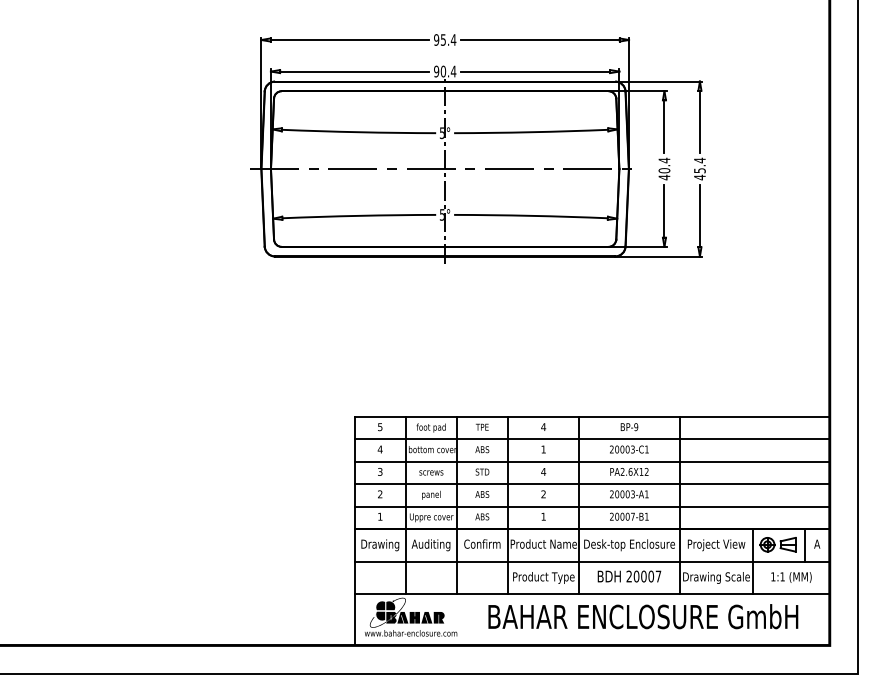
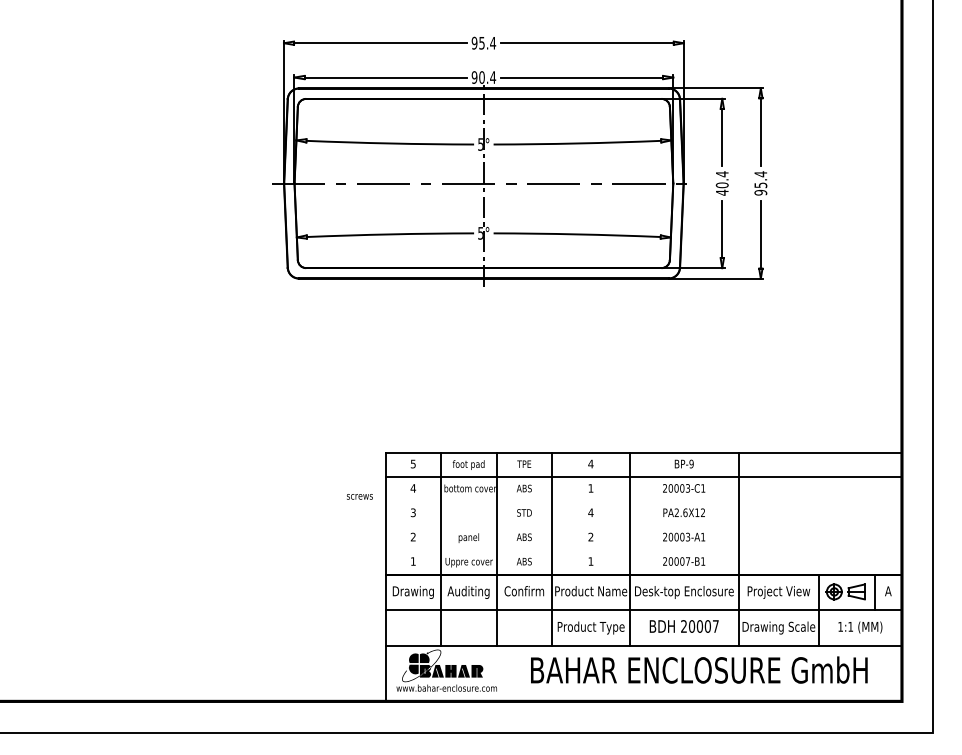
text: (699, 177) -> (760, 192), 45.4 -> 95.4
line: (591, 461) -> (643, 501), removed
text: (431, 472) -> (359, 496), moved
line: (591, 484) -> (643, 526), removed
line: (591, 506) -> (643, 550), removed

